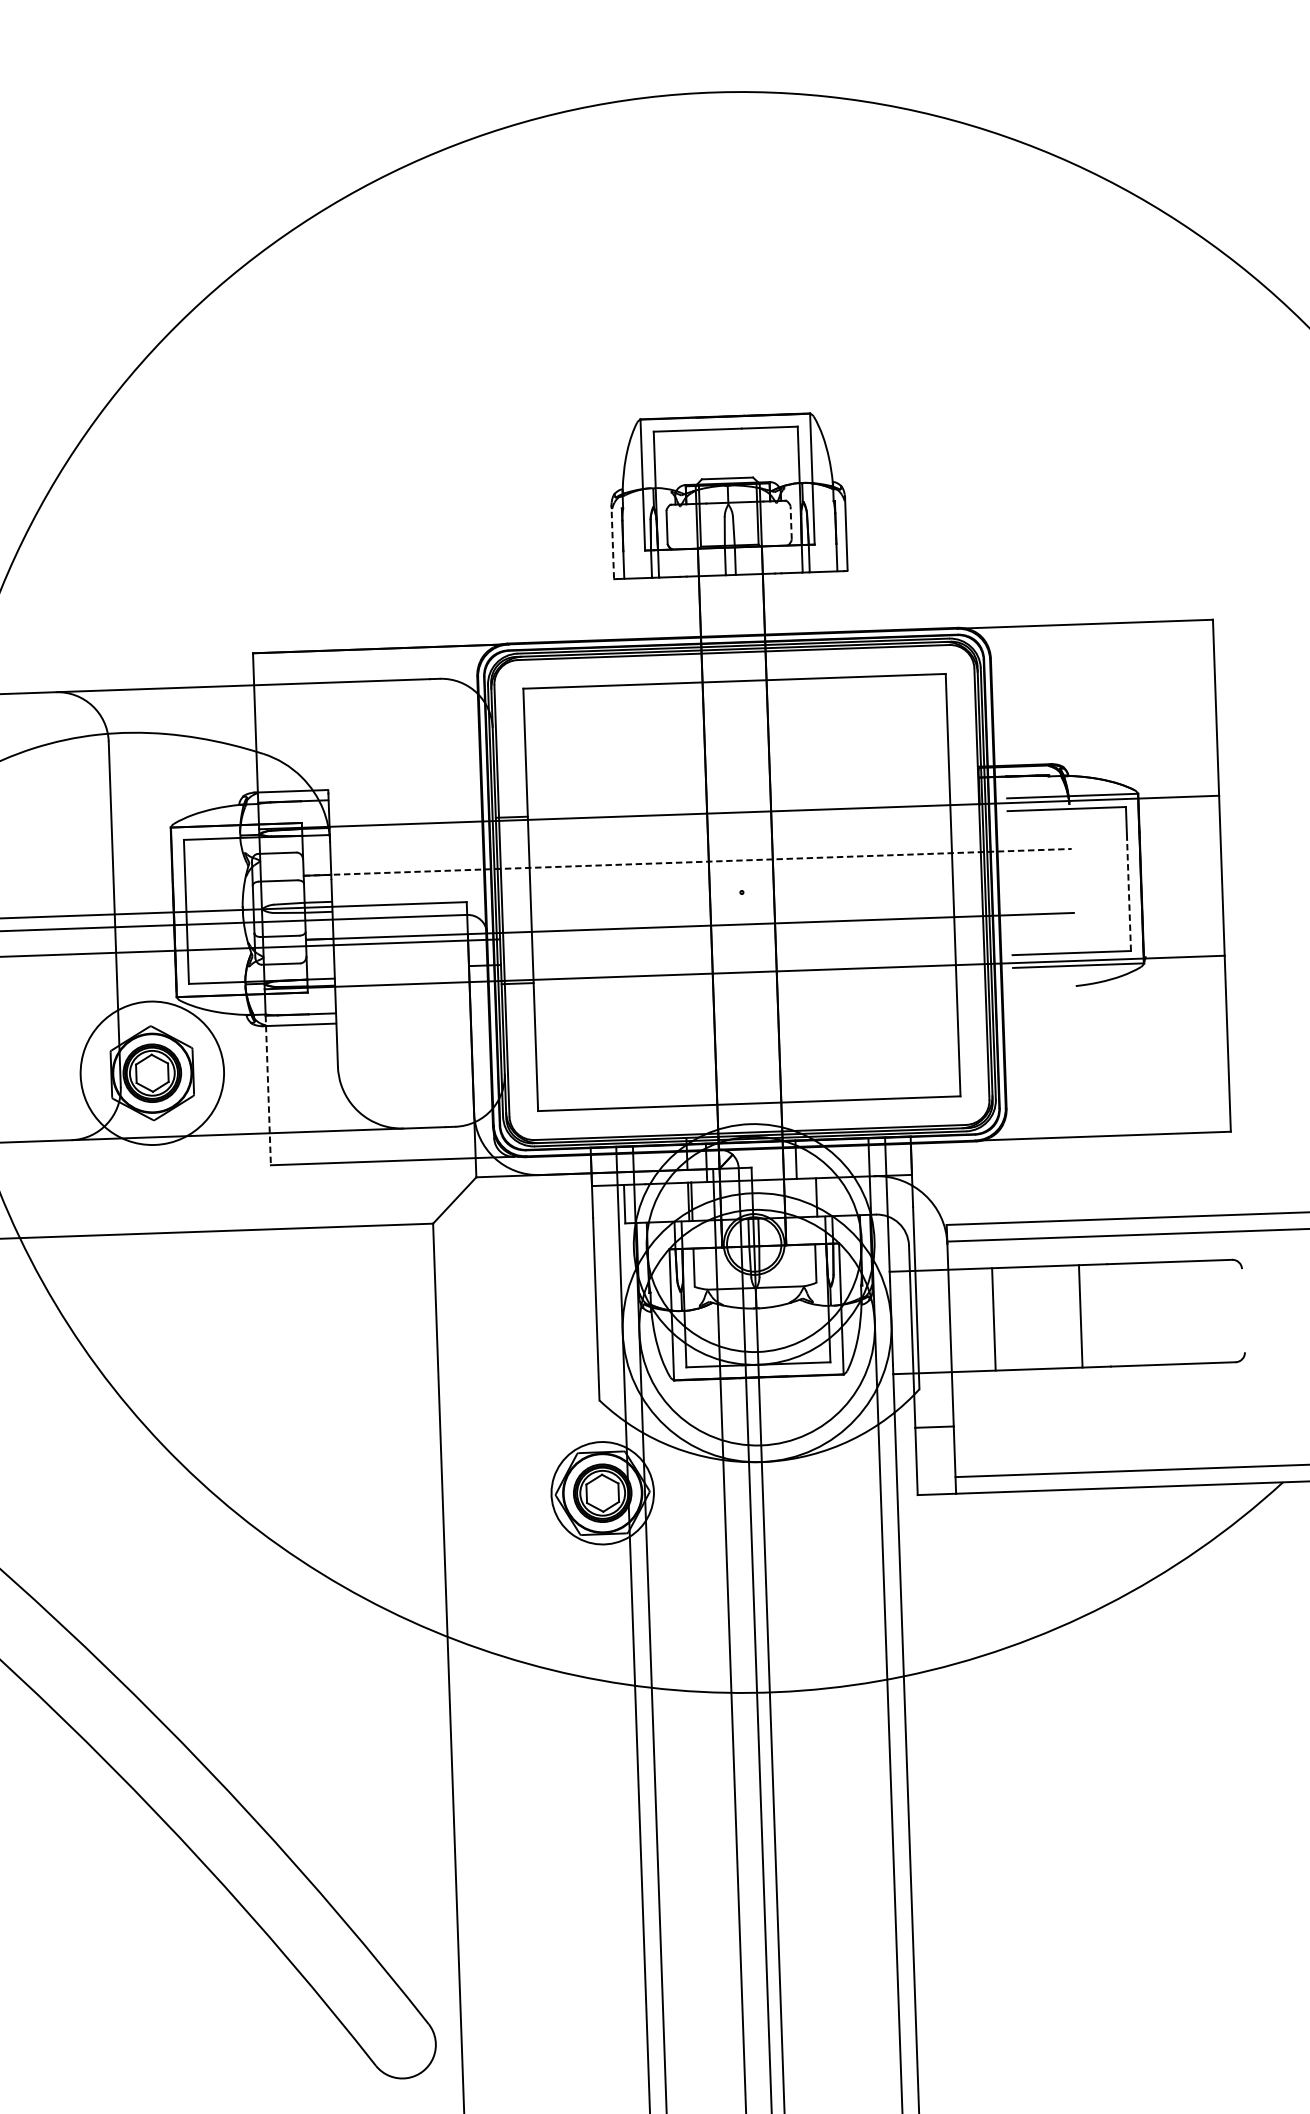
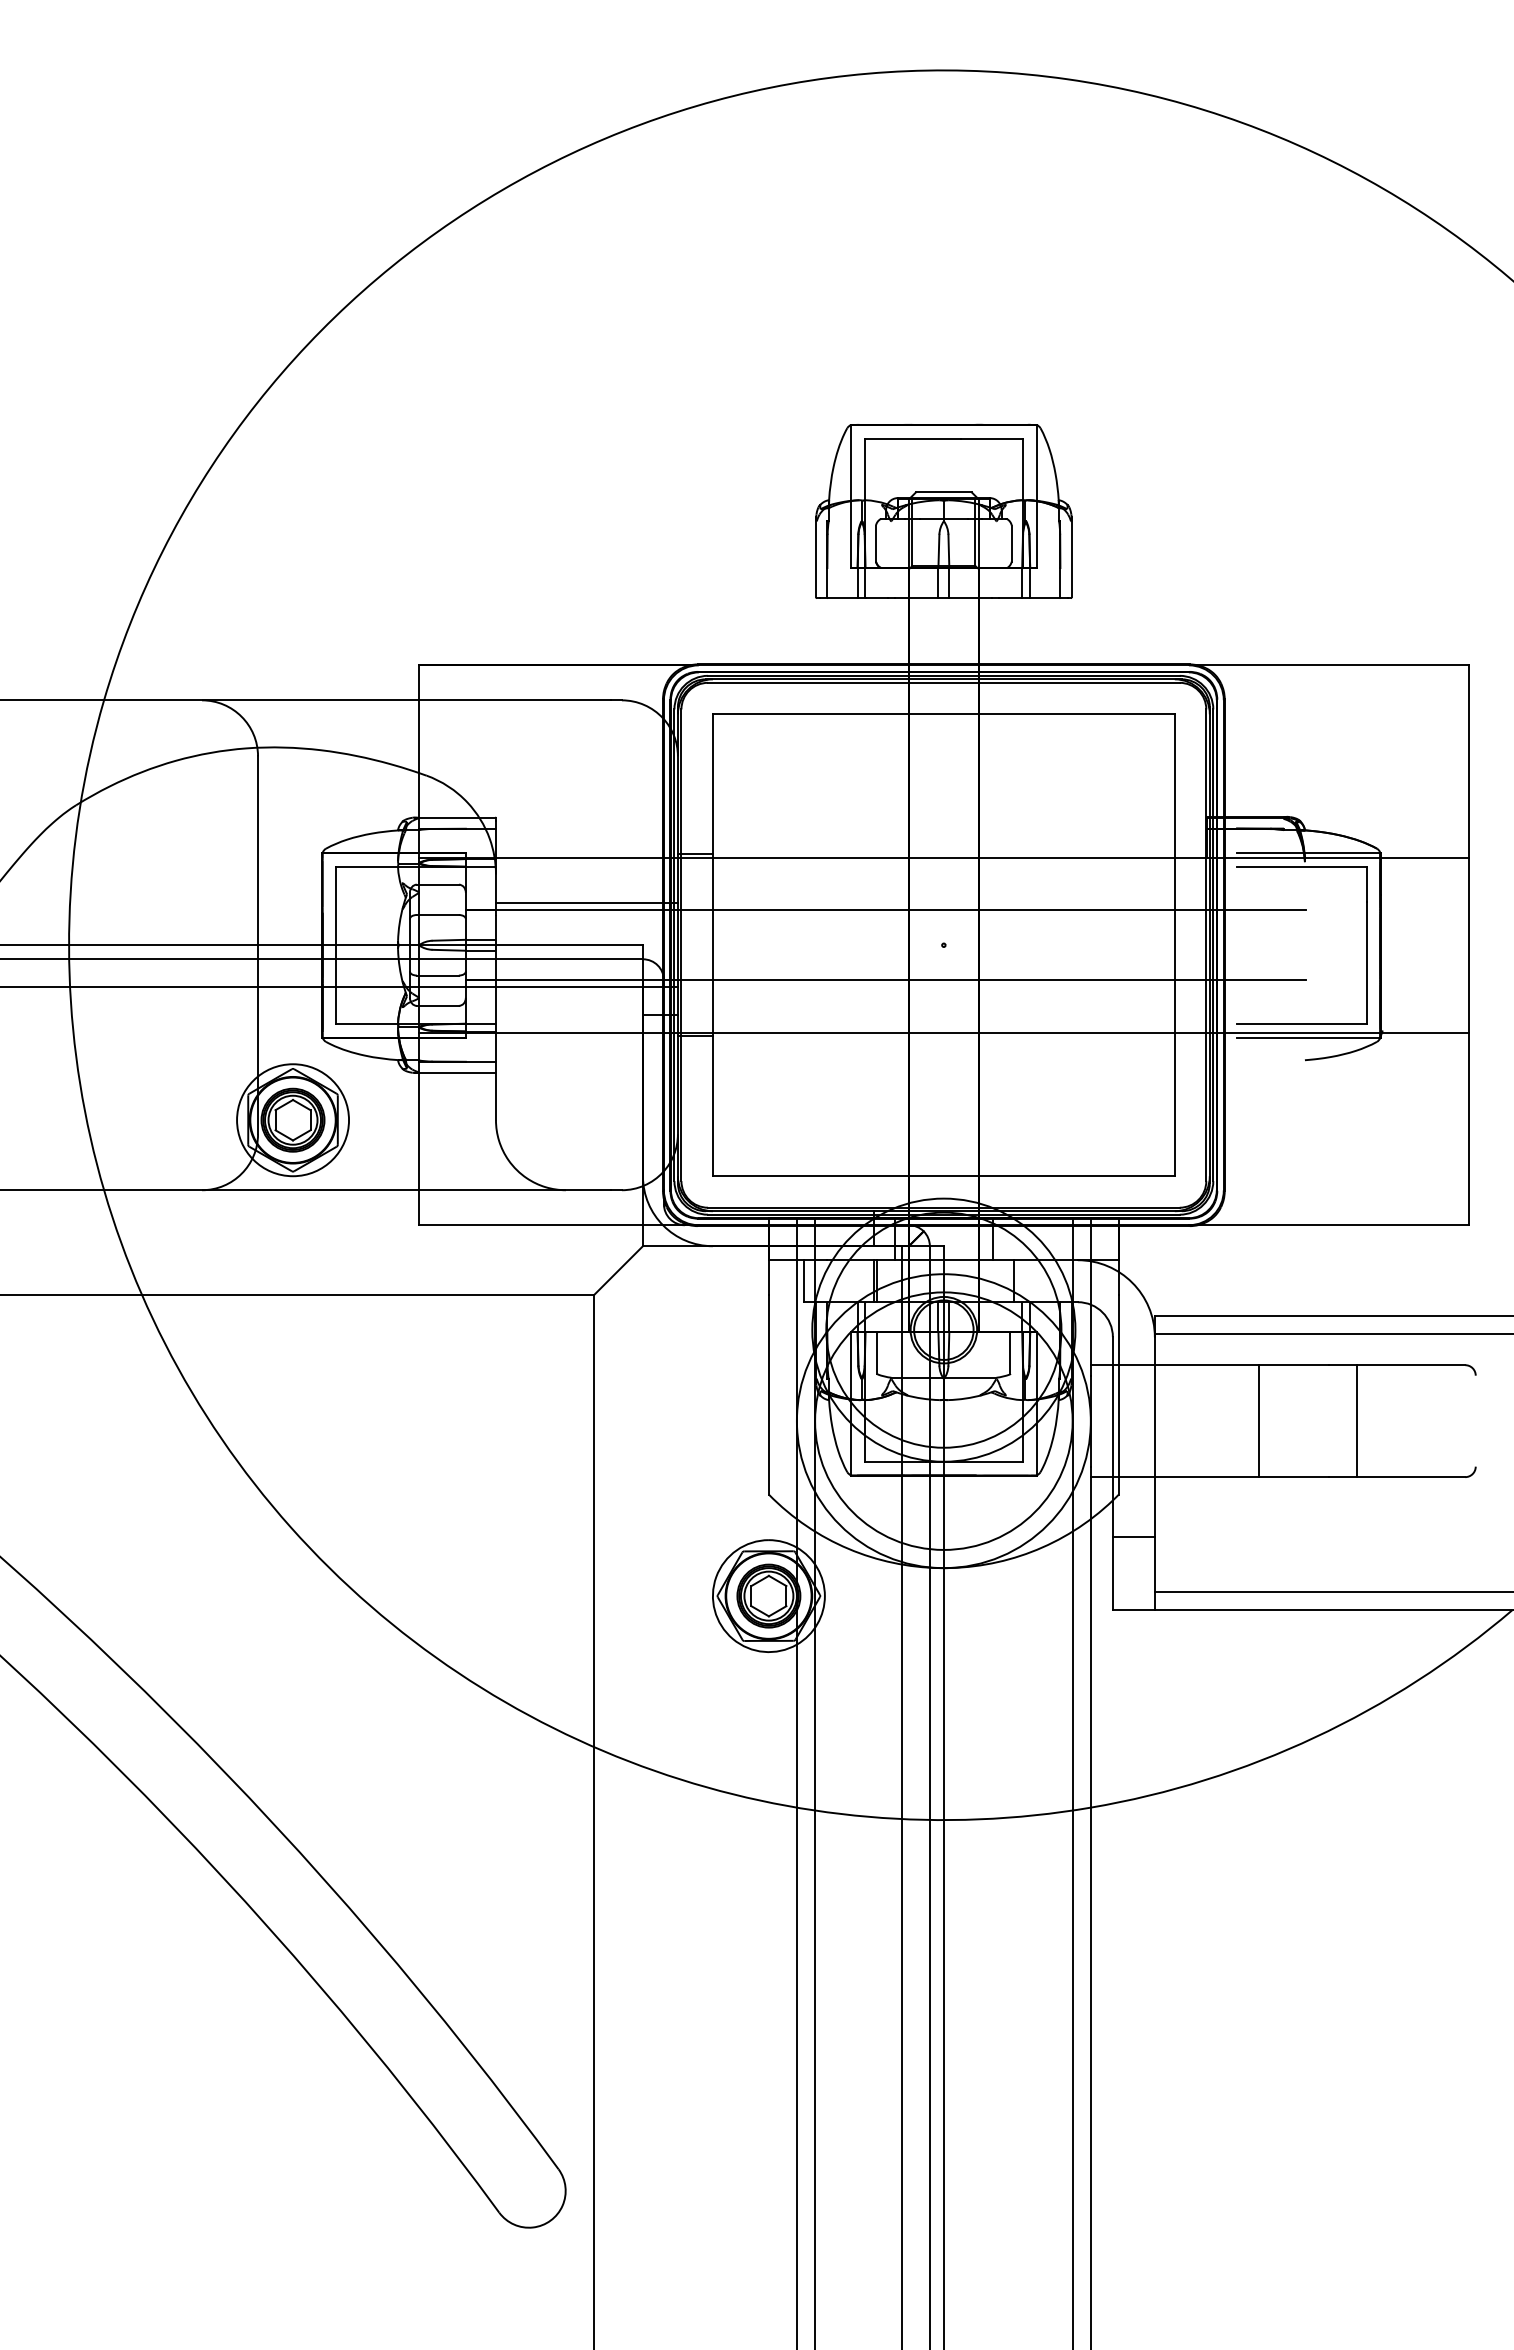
line: (790, 522) -> (1011, 543), dashed -> solid
line: (613, 541) -> (816, 556), dashed -> solid
line: (687, 862) -> (885, 910), dashed -> solid
line: (413, 865) -> (586, 903), added
line: (1128, 895) -> (1366, 963), dashed -> solid
circle: (152, 1073) -> (293, 1120), size x0.71
line: (268, 1090) -> (419, 1143), dashed -> solid
line: (1080, 1316) -> (1356, 1421), moved
line: (993, 1319) -> (1258, 1421), moved

